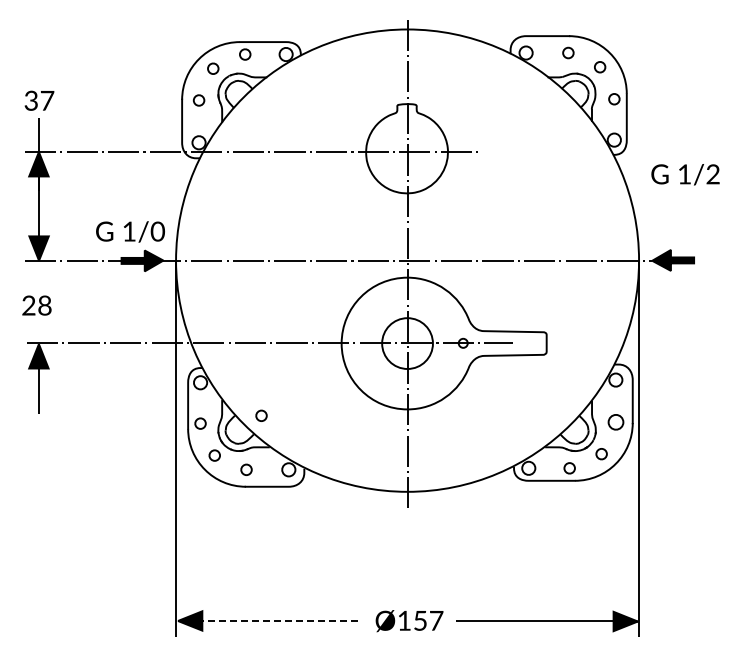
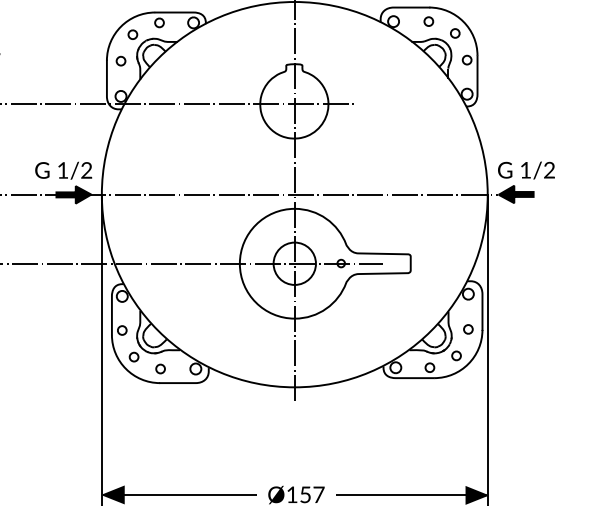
text: (685, 174) -> (526, 170), moved
text: (157, 231) -> (86, 170), 1/0 -> 1/2
part: (261, 415) -> (173, 323), removed
part: (615, 422) -> (468, 329), size x0.71
line: (274, 620) -> (183, 494), dashed -> solid

